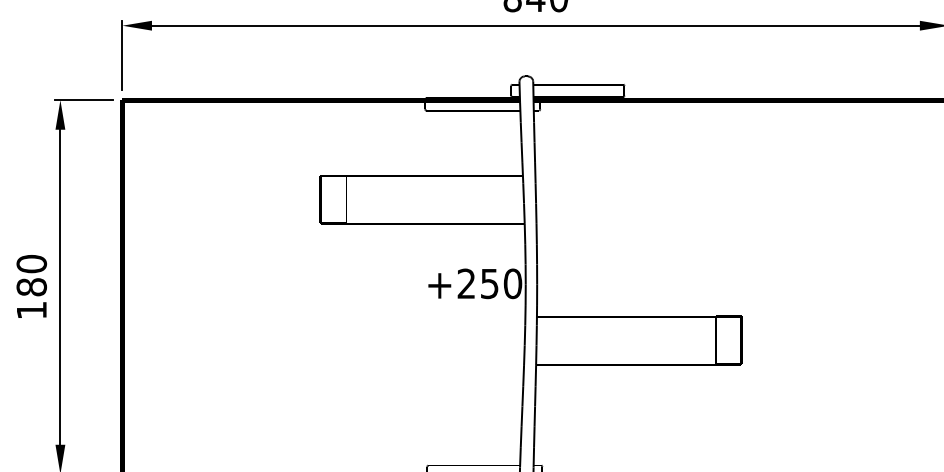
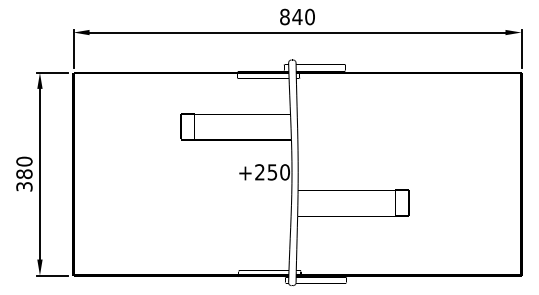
text: (31, 309) -> (24, 186), 180 -> 380

